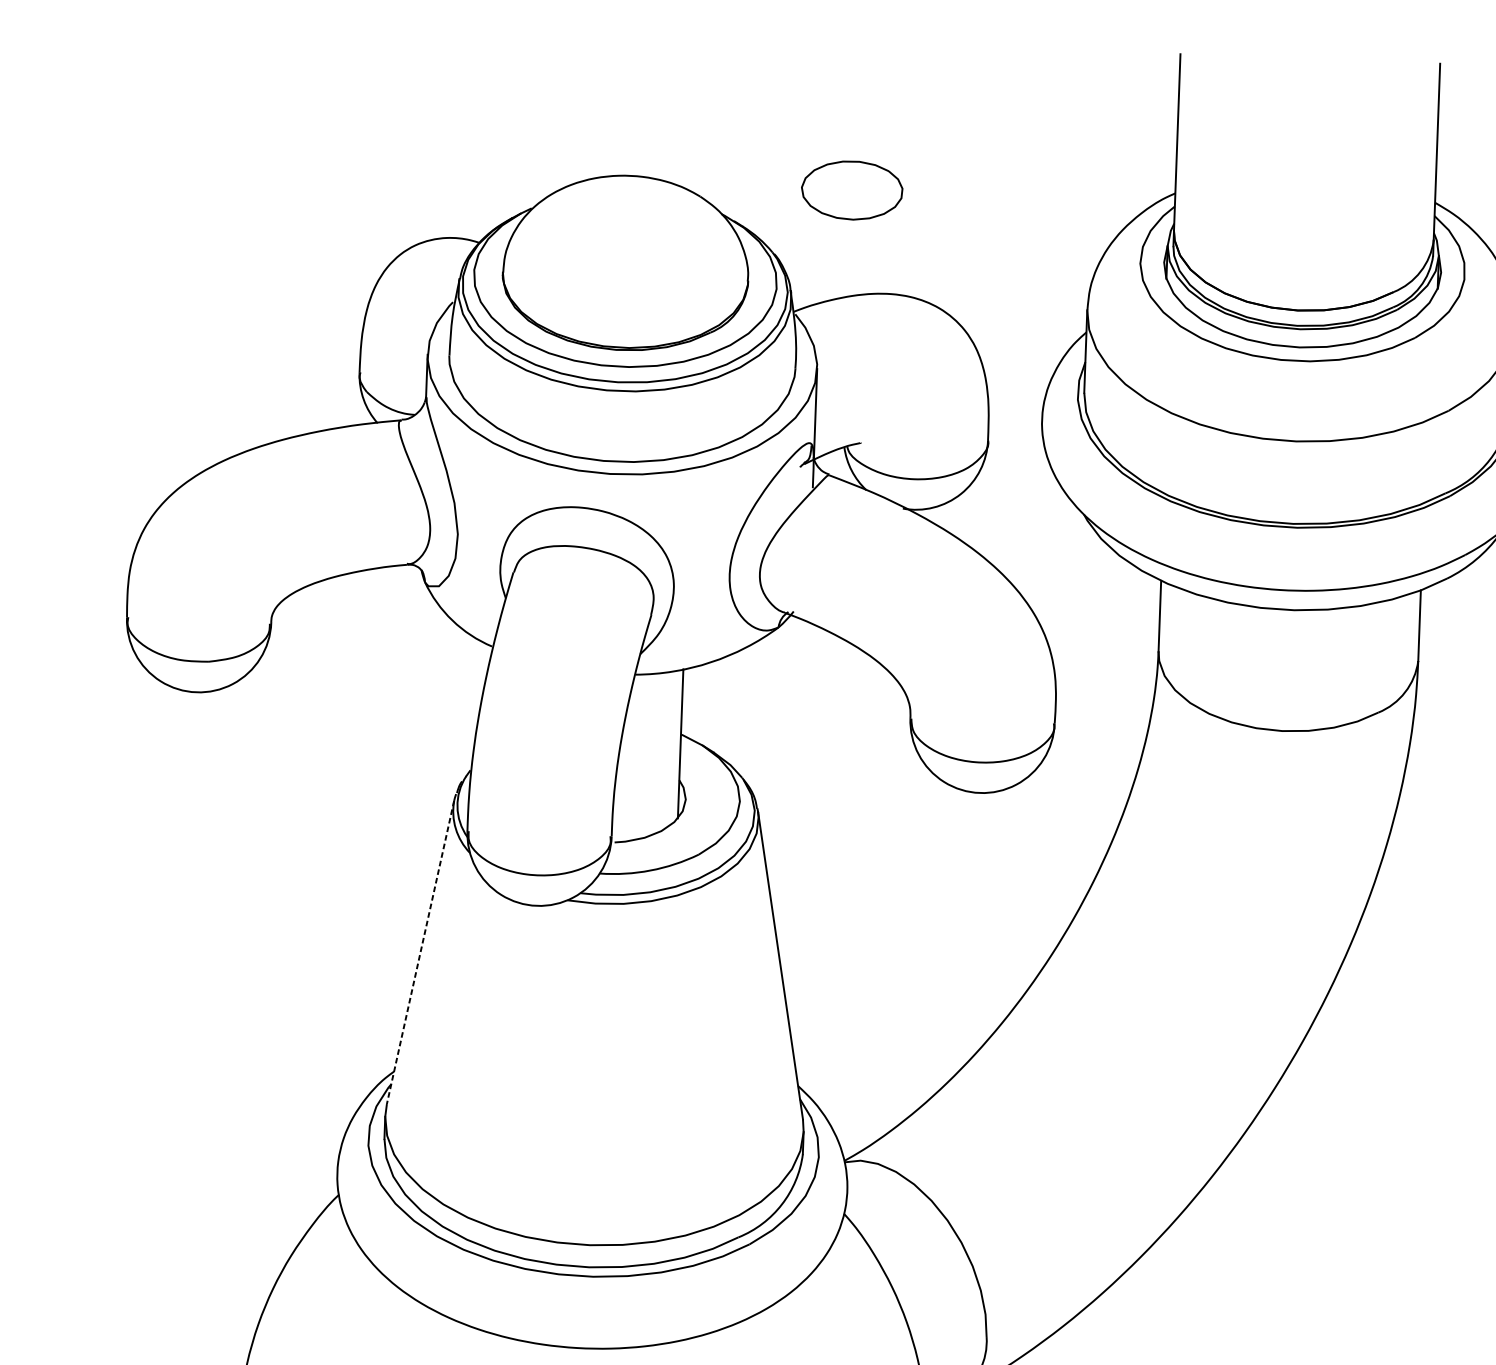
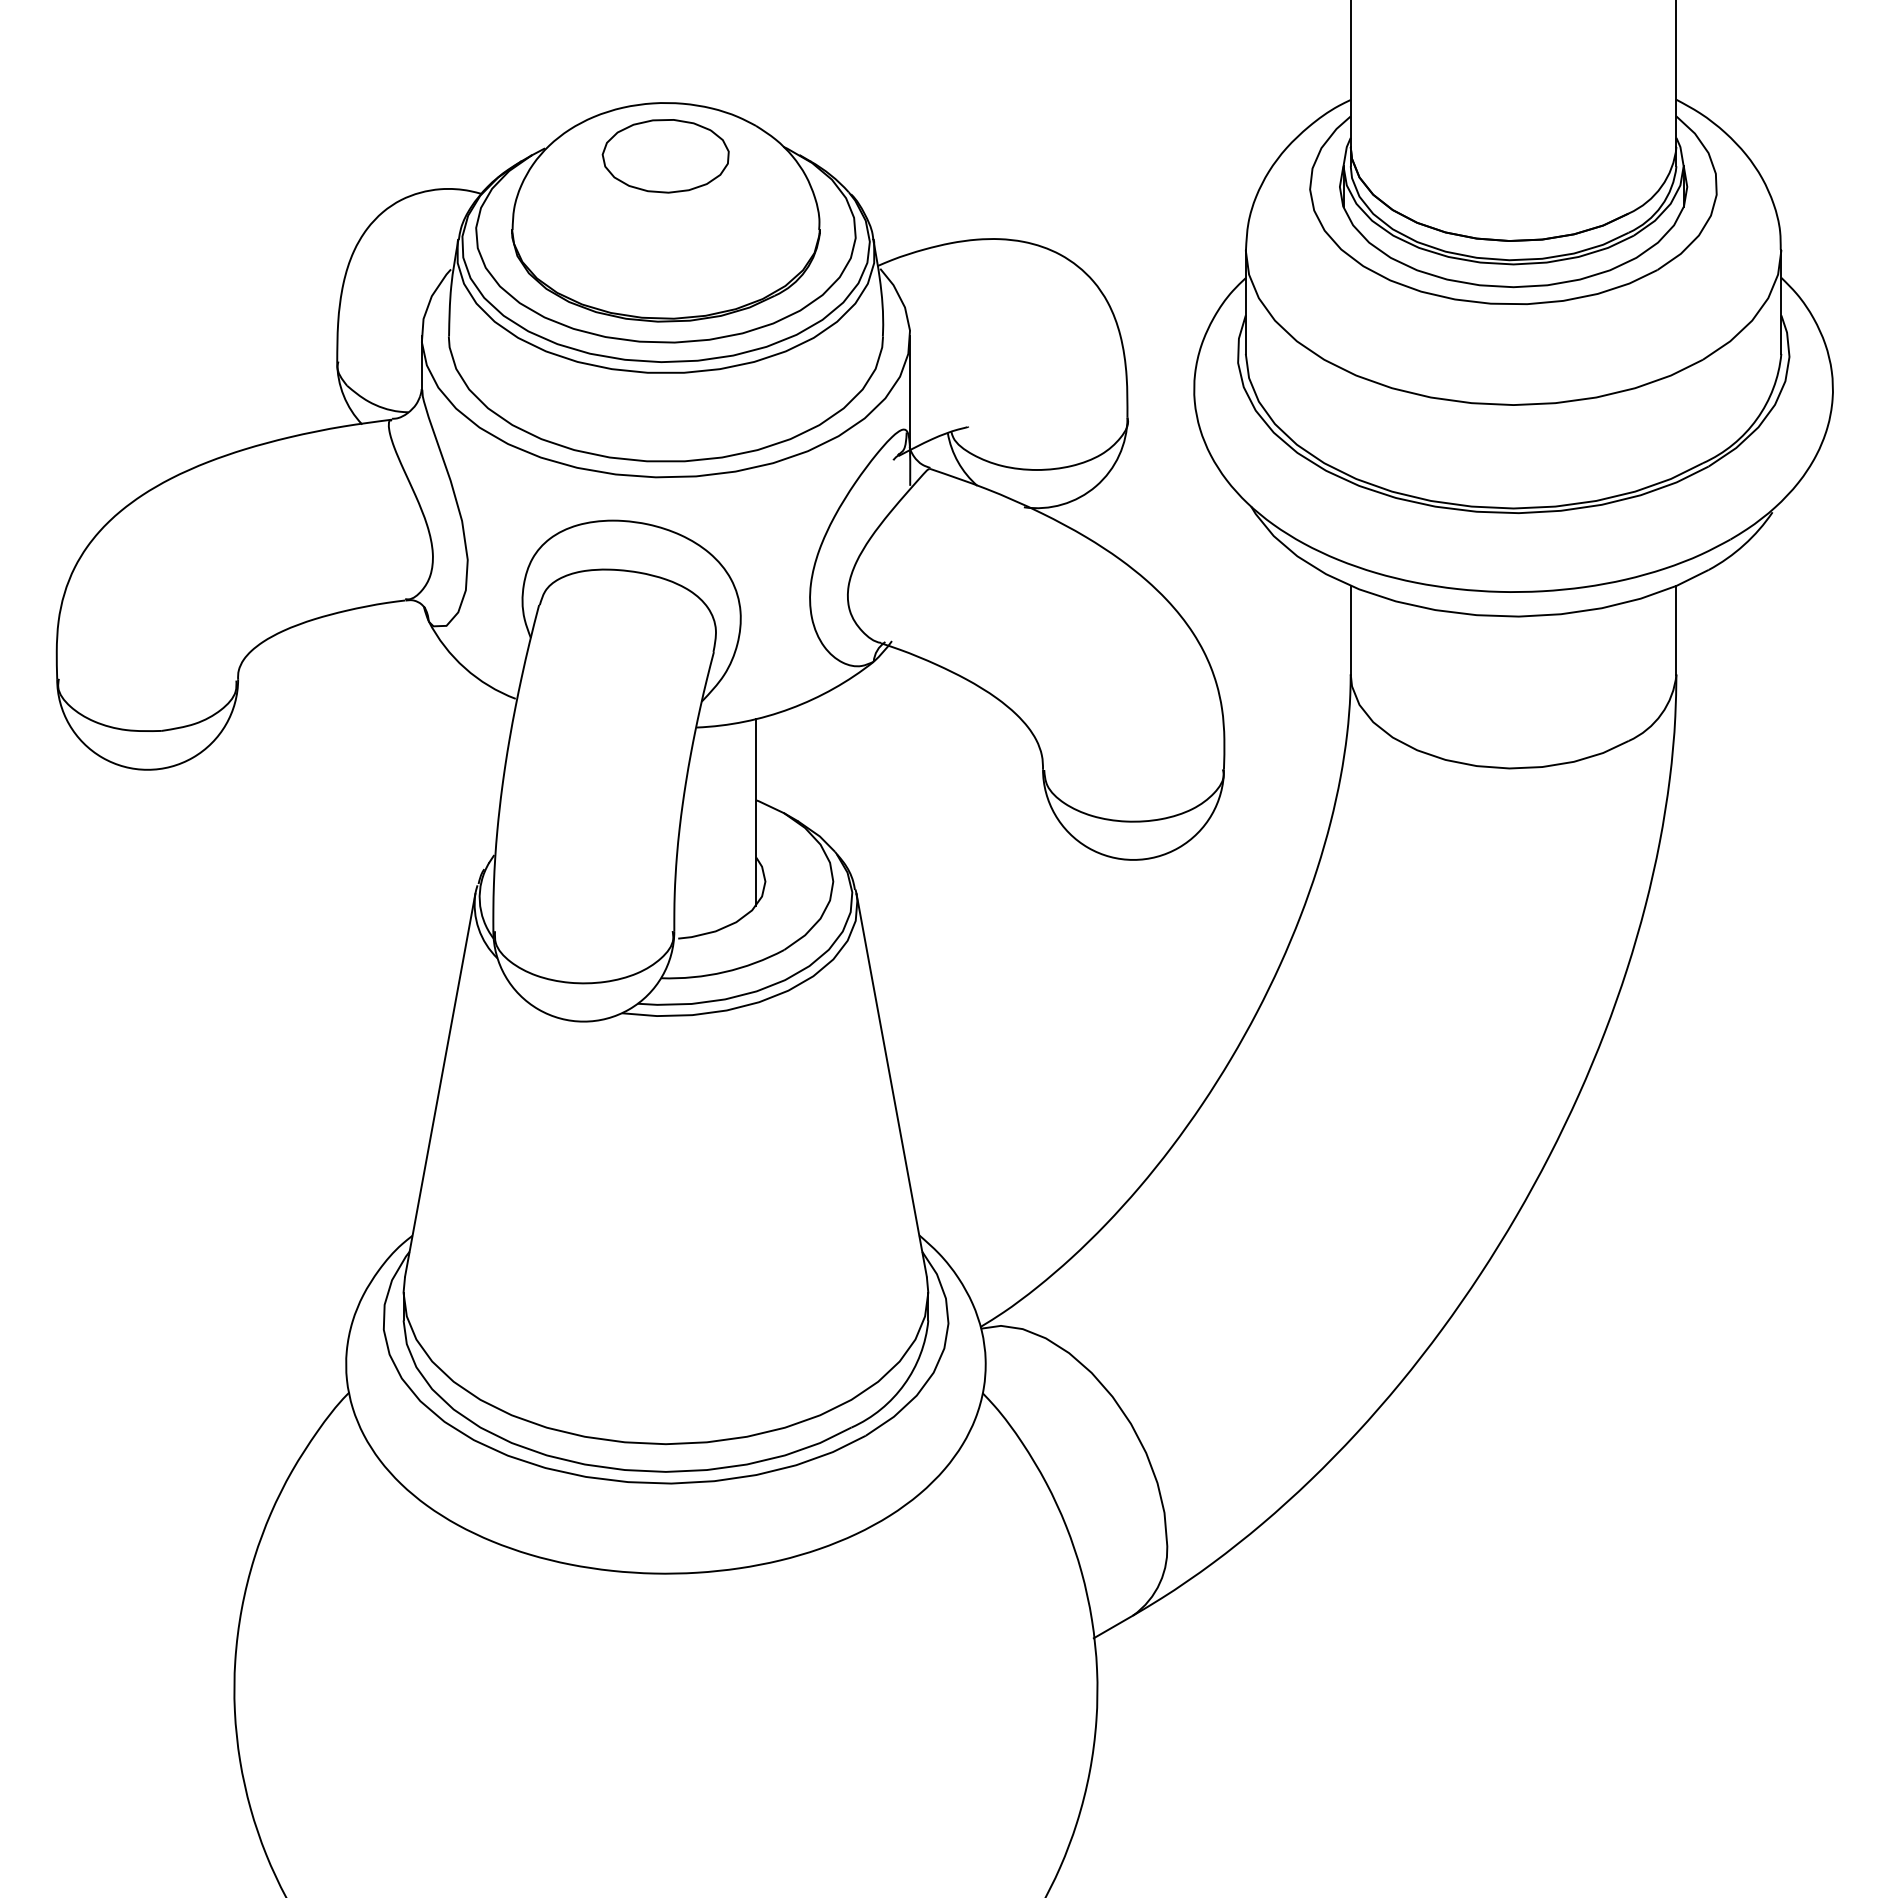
part: (851, 190) -> (665, 156), moved
line: (420, 952) -> (440, 1085), dashed -> solid

